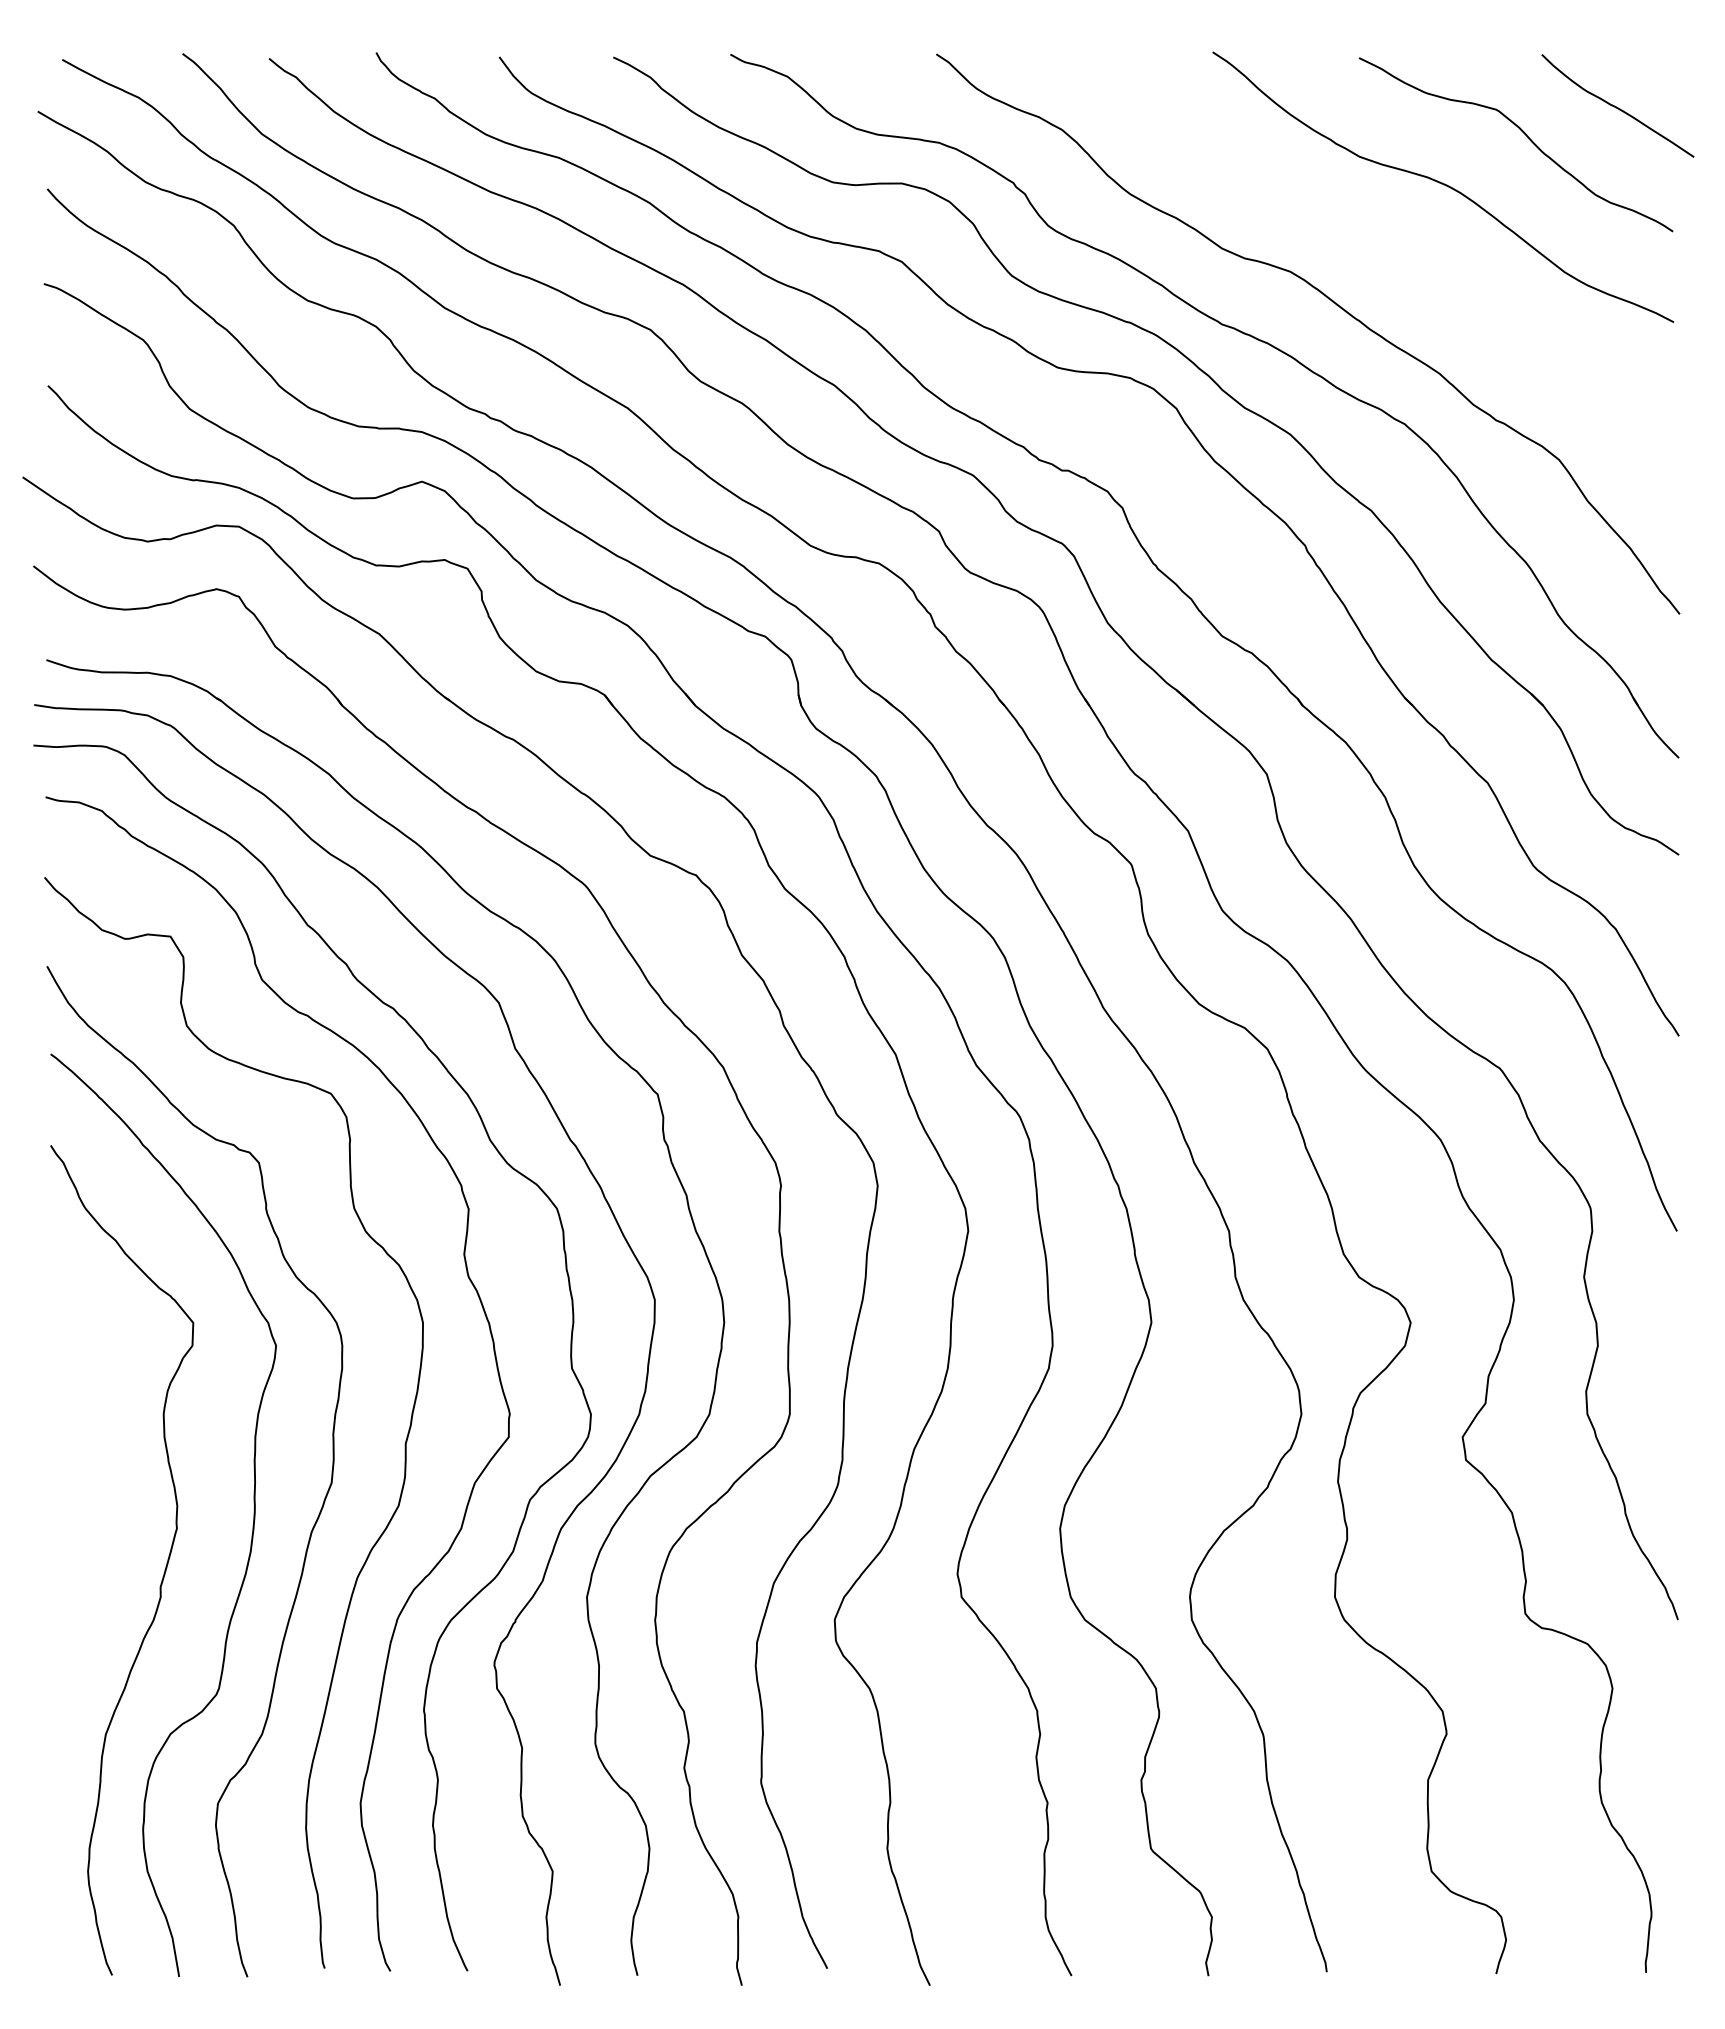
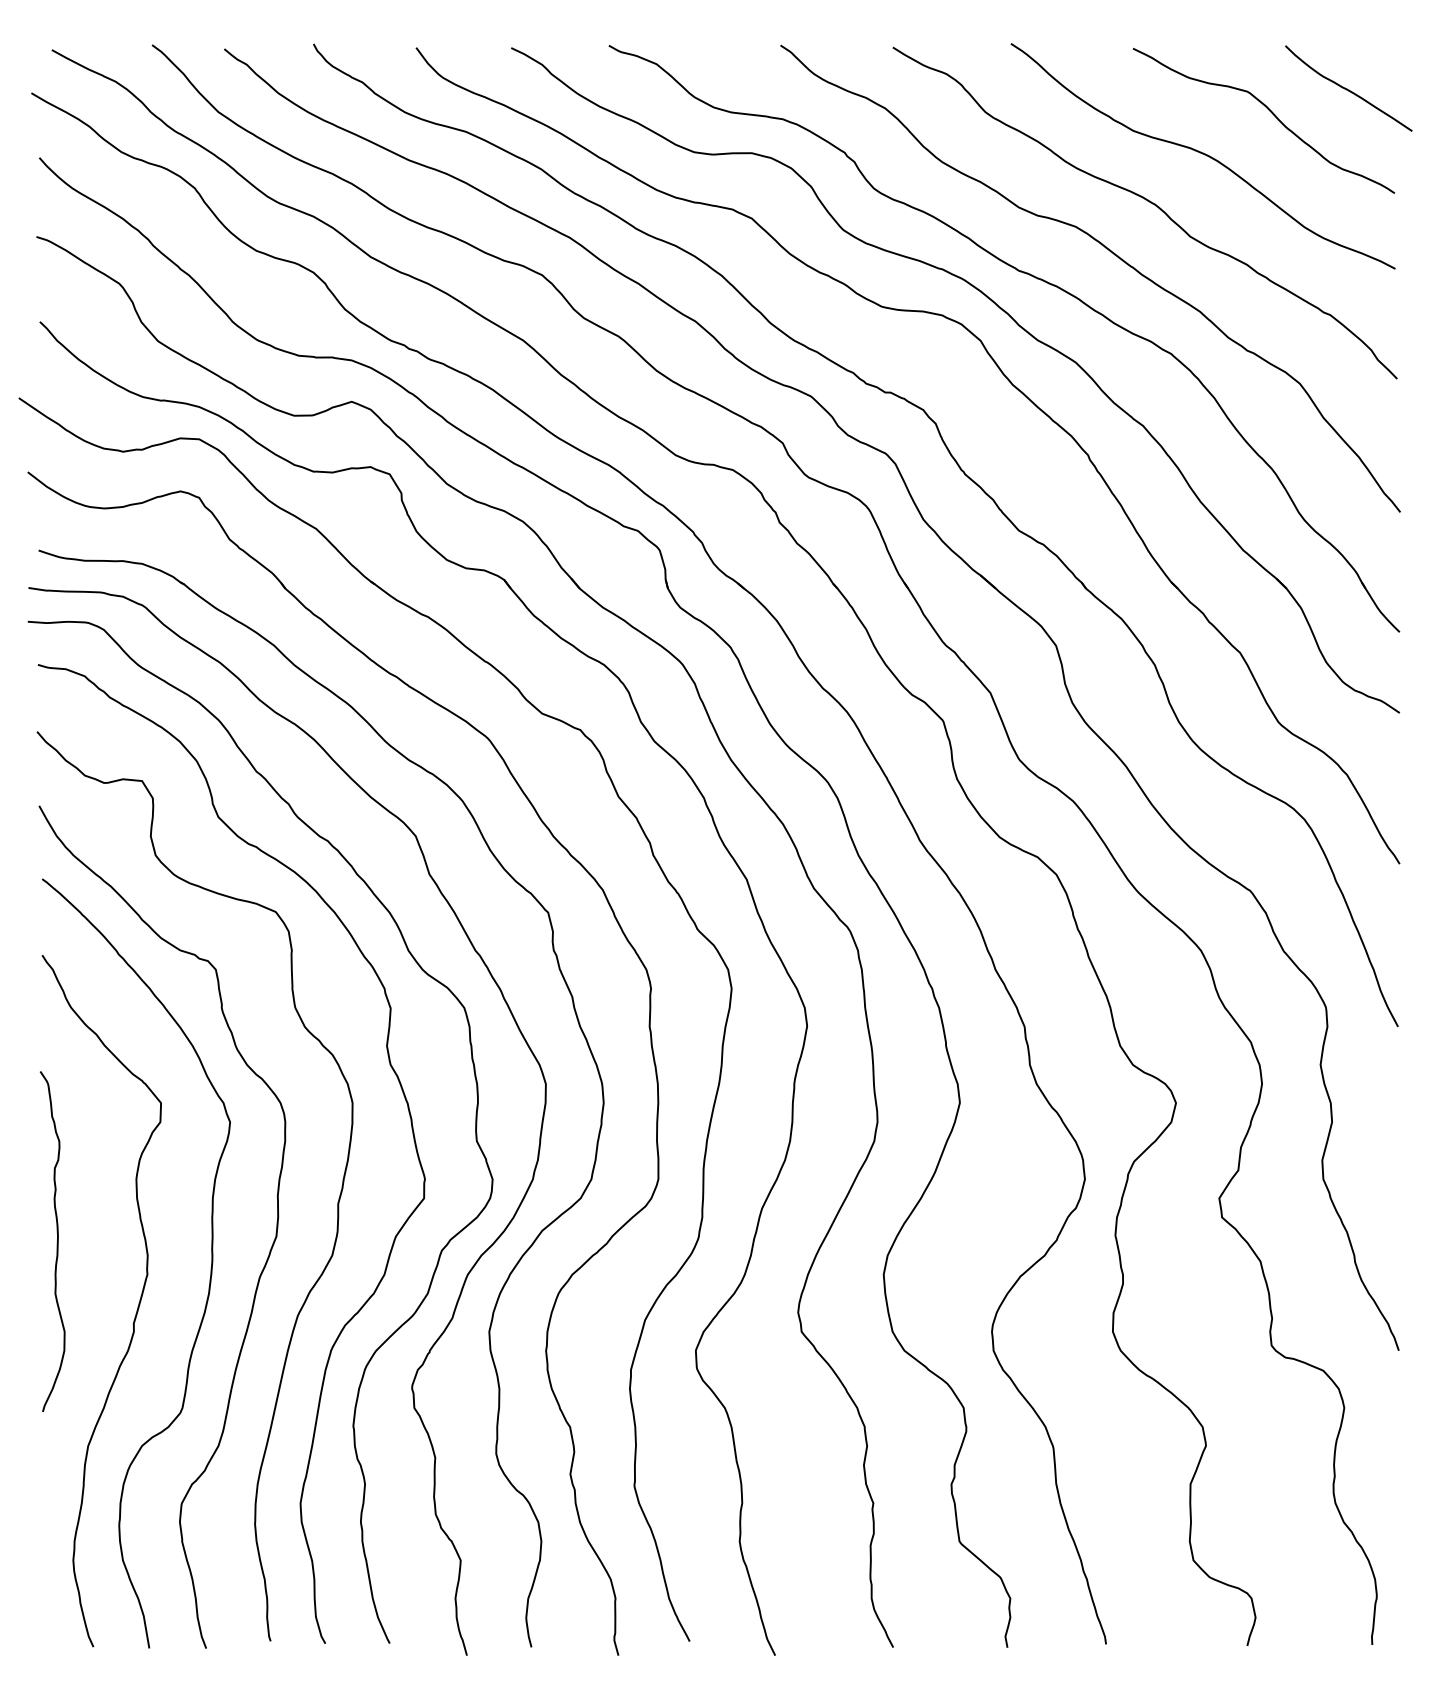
curve: (1381, 244) -> (1151, 204), added
curve: (68, 1488) -> (57, 1241), added

